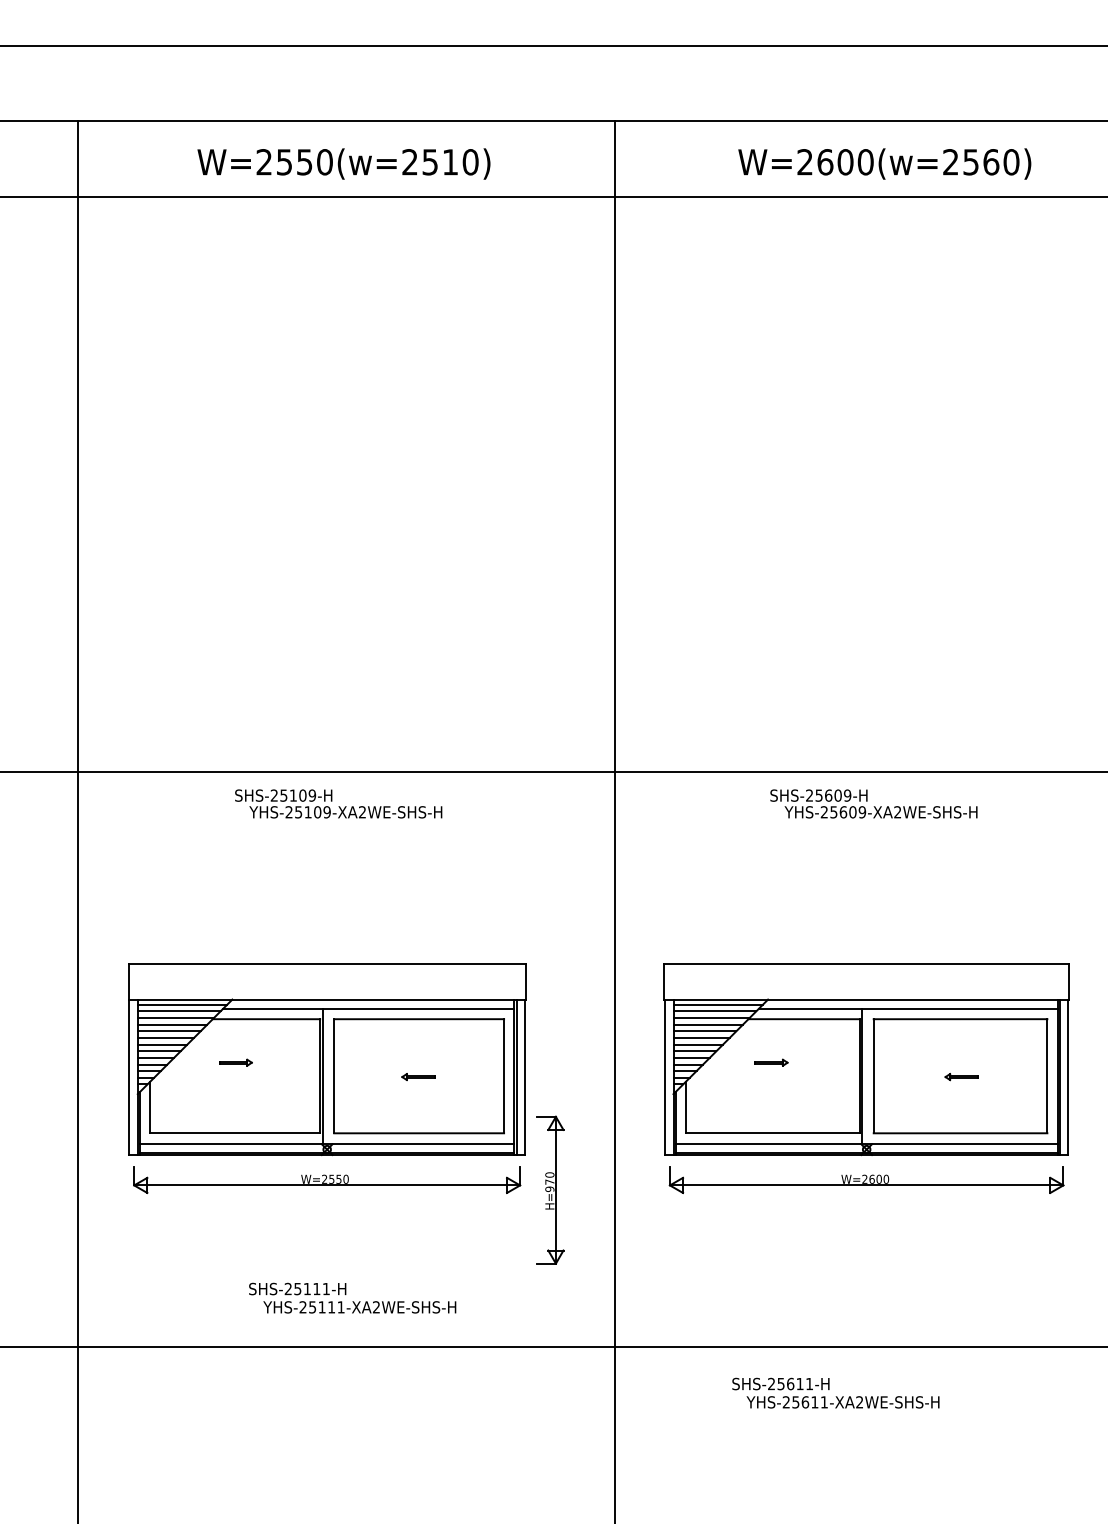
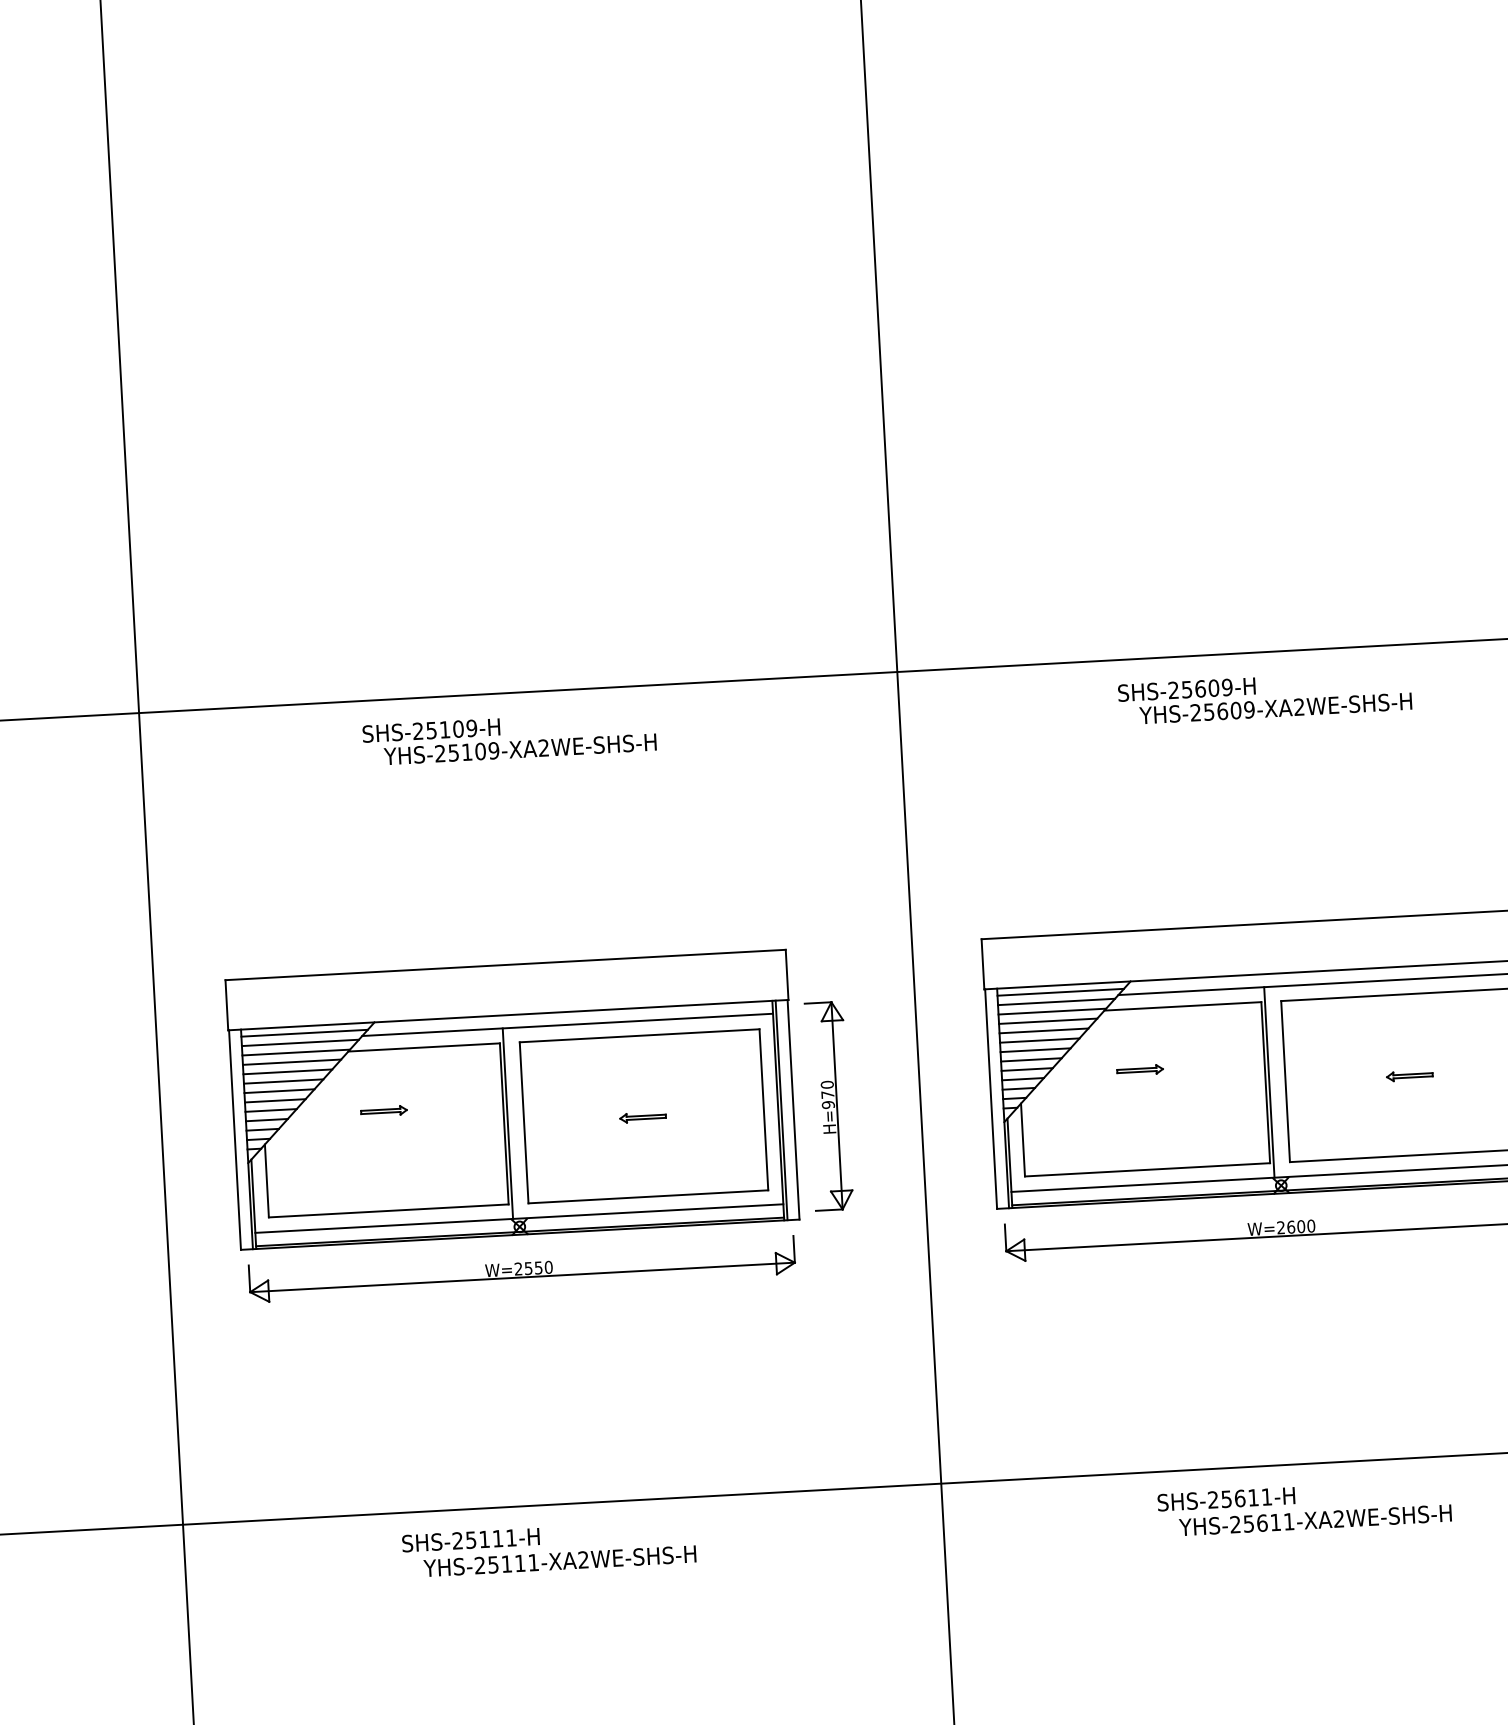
part: (550, 1189) -> (829, 1105), moved
text: (352, 1297) -> (548, 1547), moved
text: (835, 1392) -> (1304, 1507), moved

